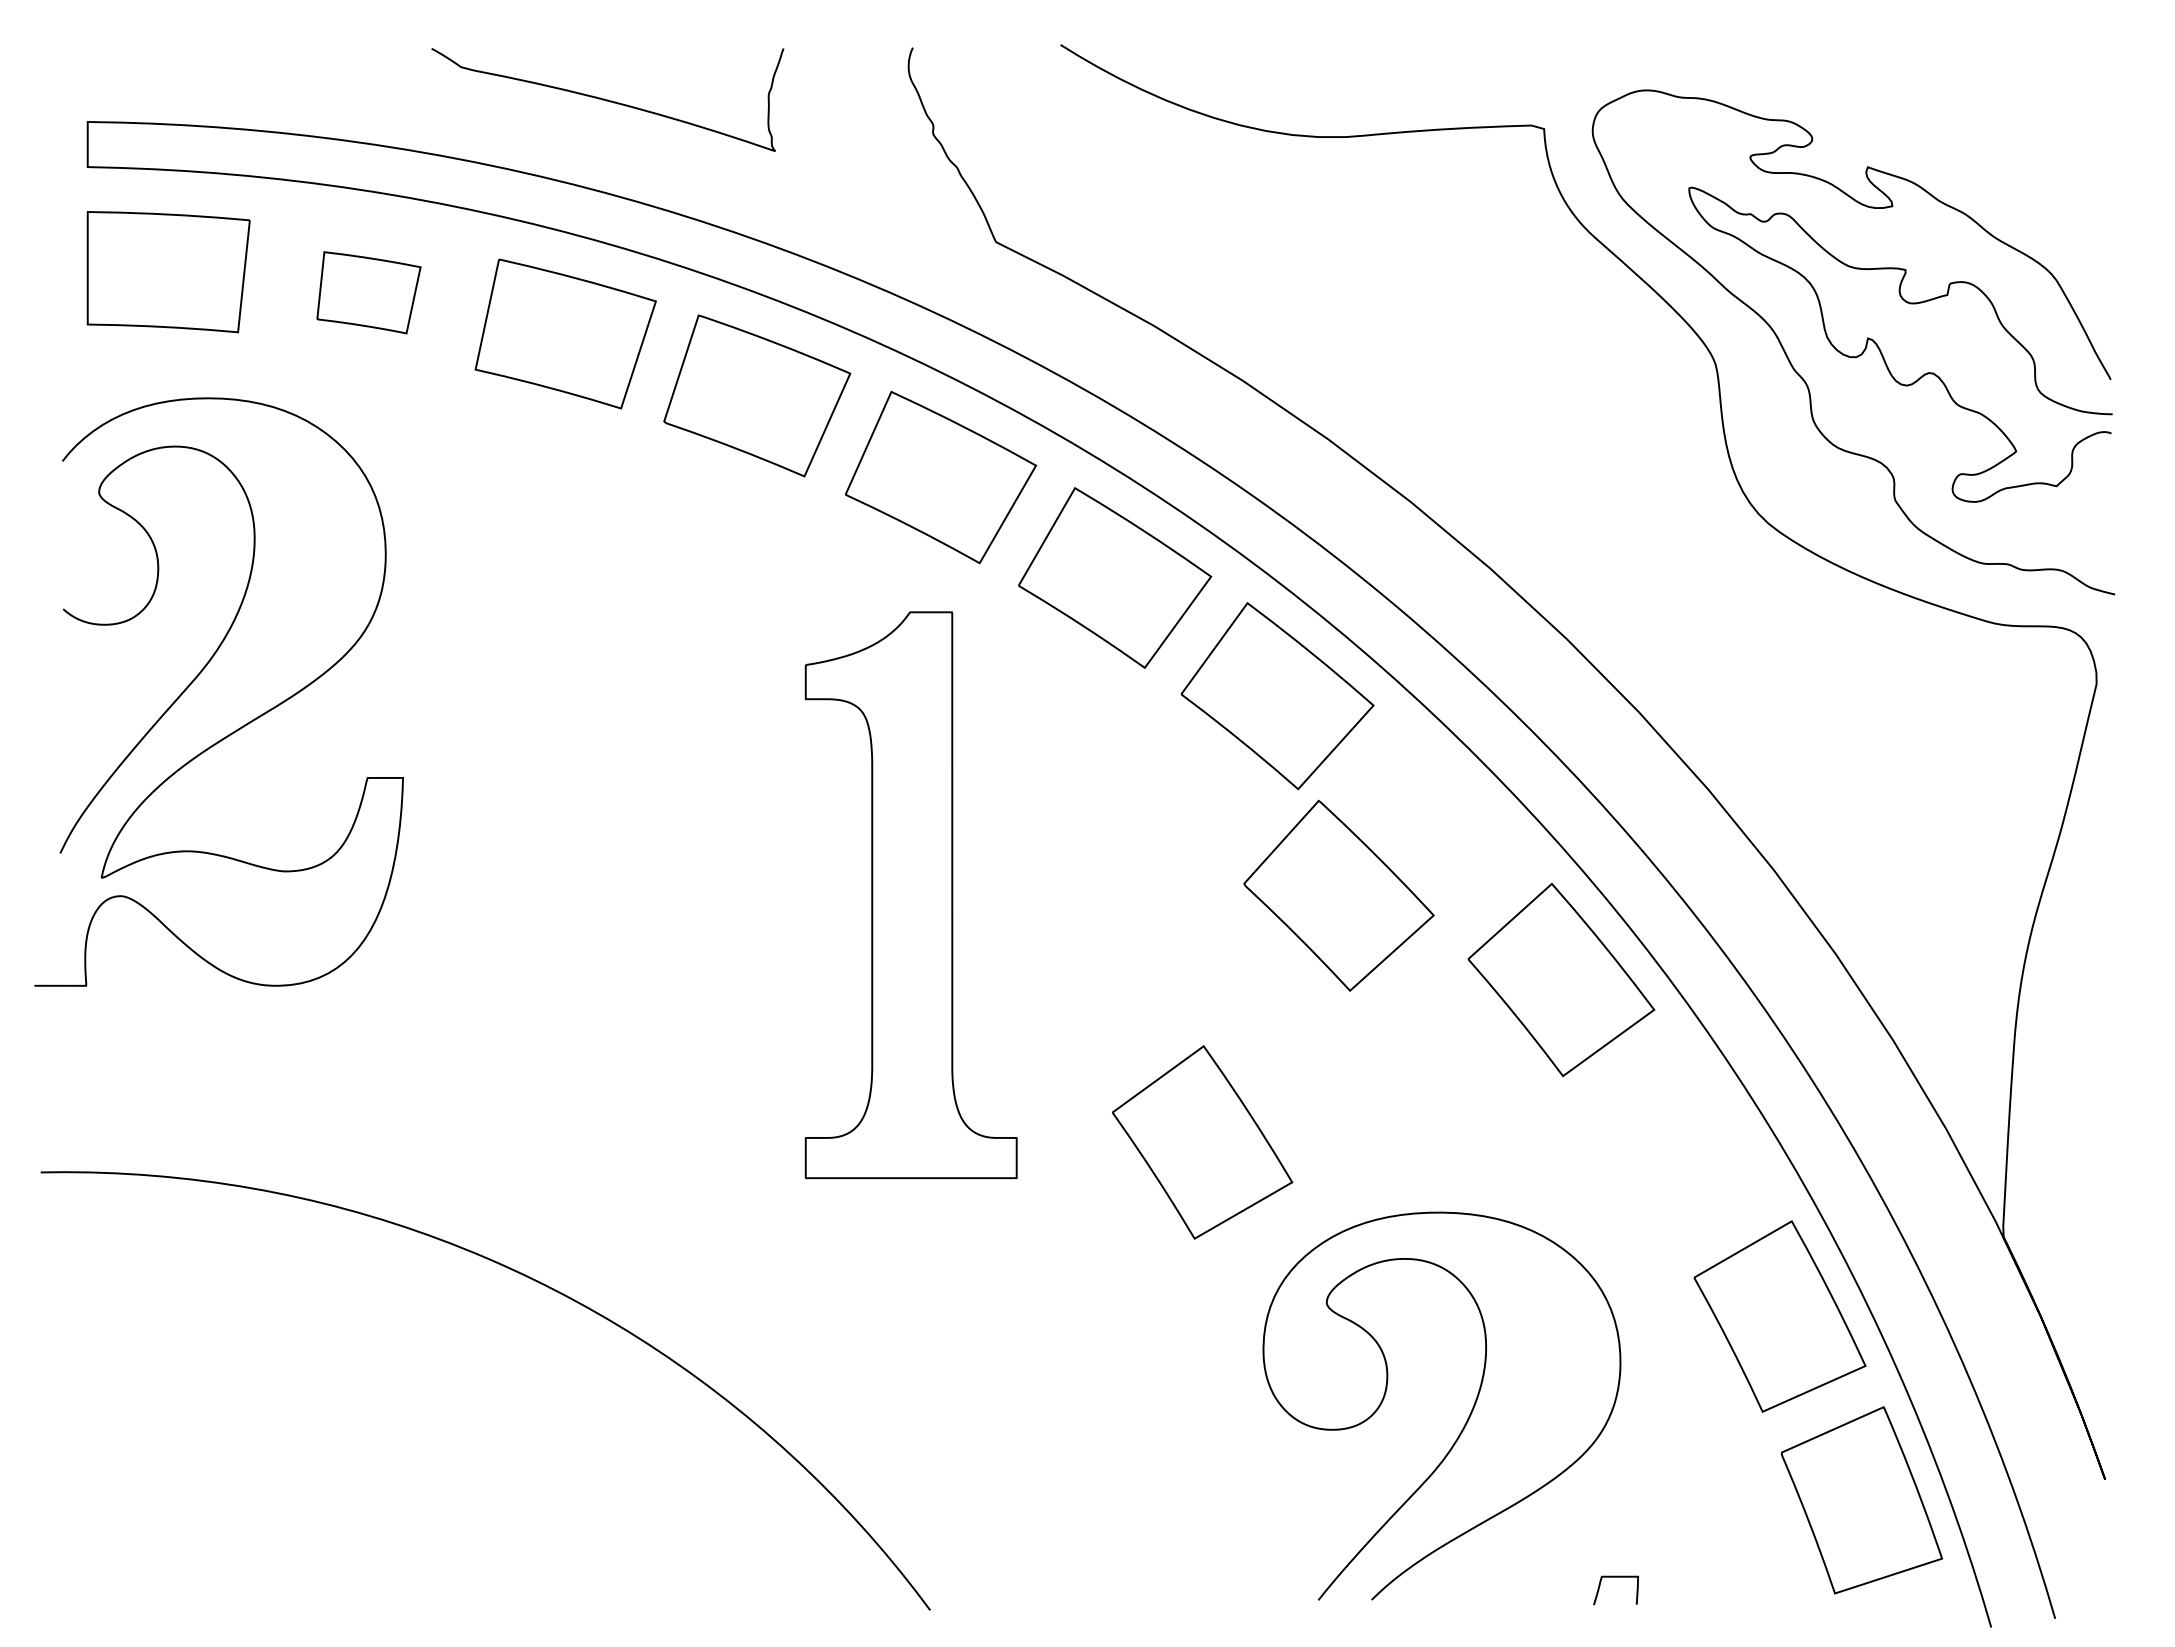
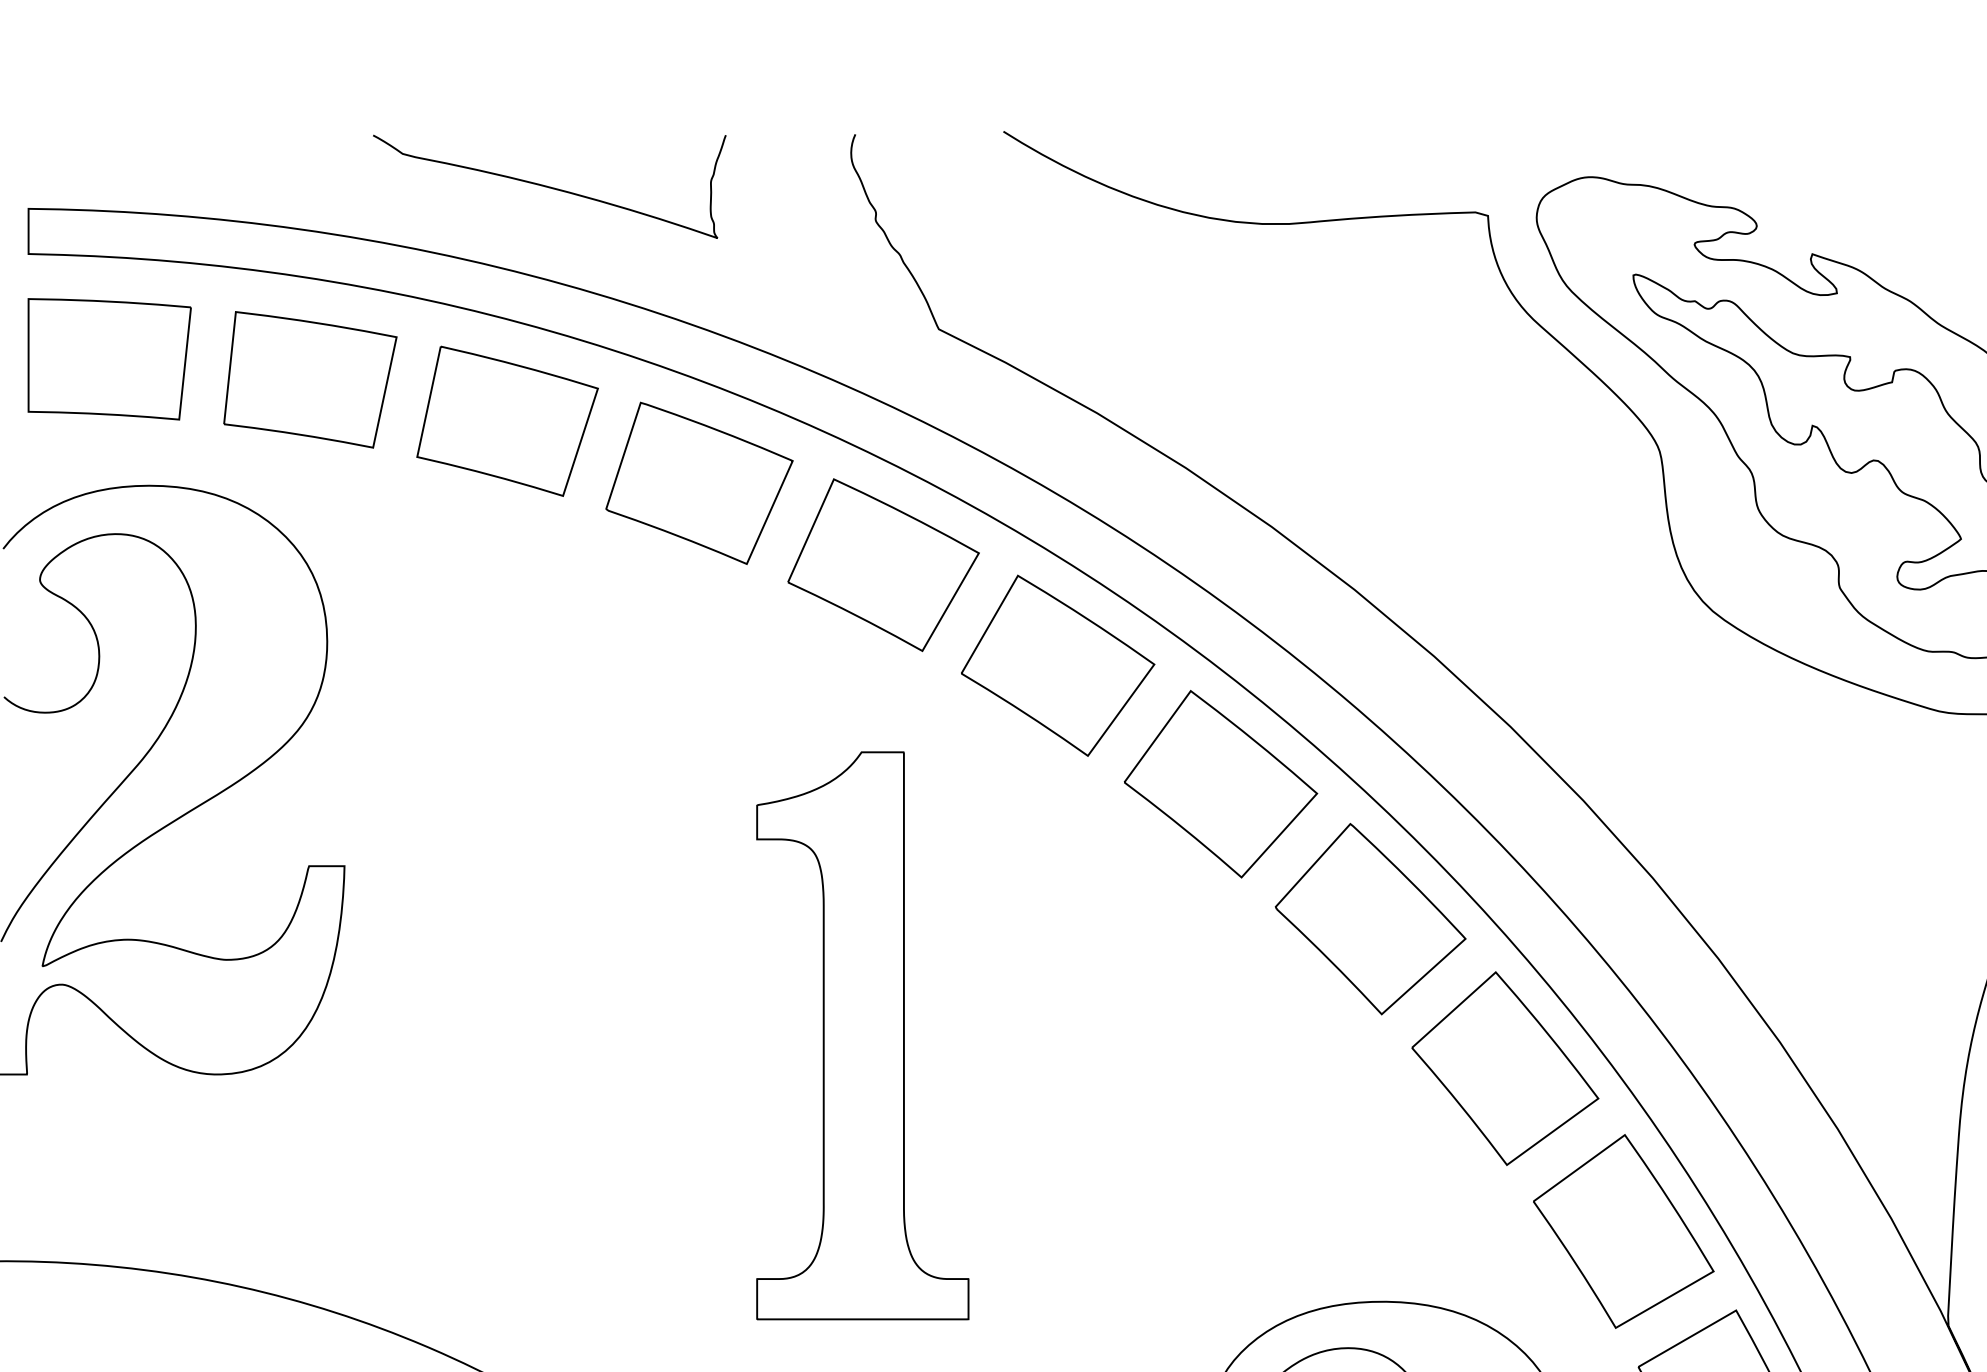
part: (368, 292) -> (309, 379), size x1.67
part: (910, 895) -> (862, 1036), moved
part: (1338, 895) -> (1370, 918), moved
part: (1202, 1142) -> (1623, 1231), moved

